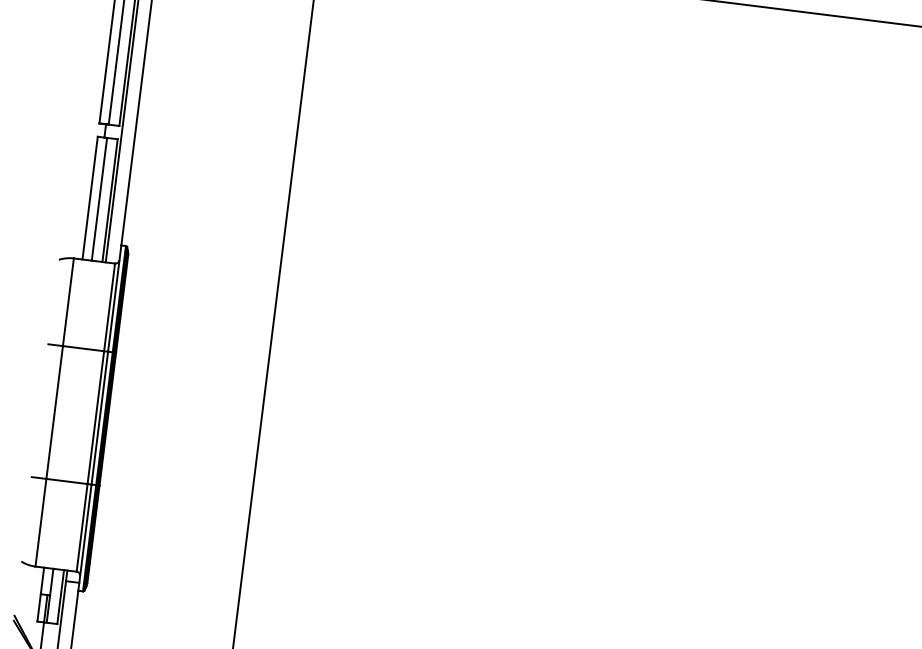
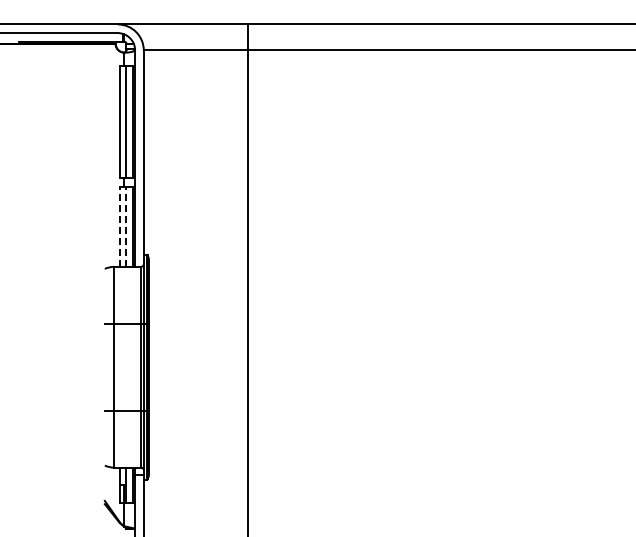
line: (89, 197) -> (119, 226), solid -> dashed
line: (100, 198) -> (126, 226), solid -> dashed

